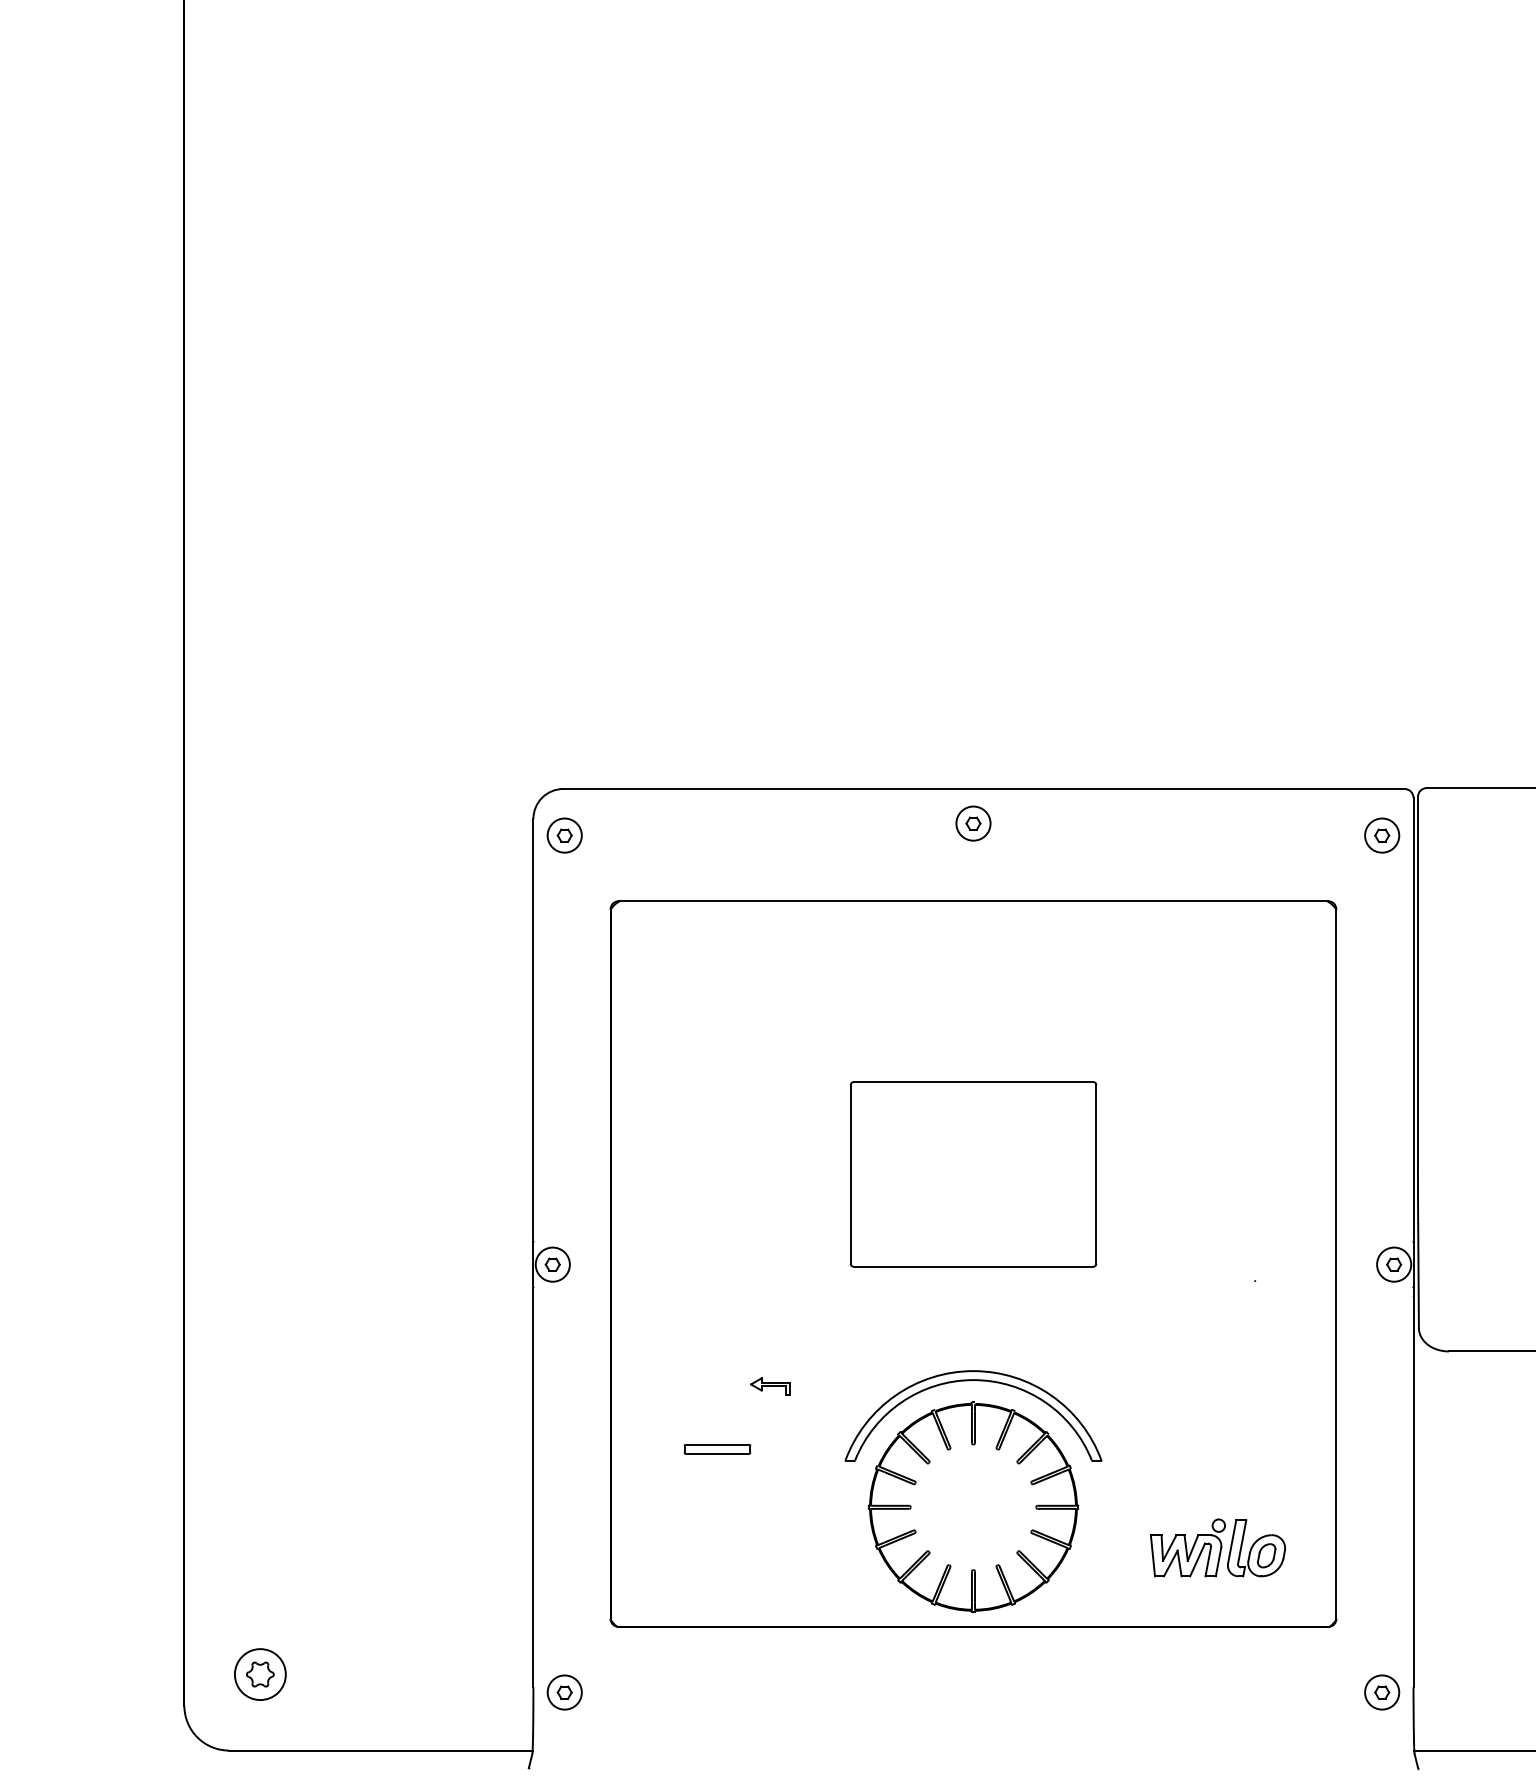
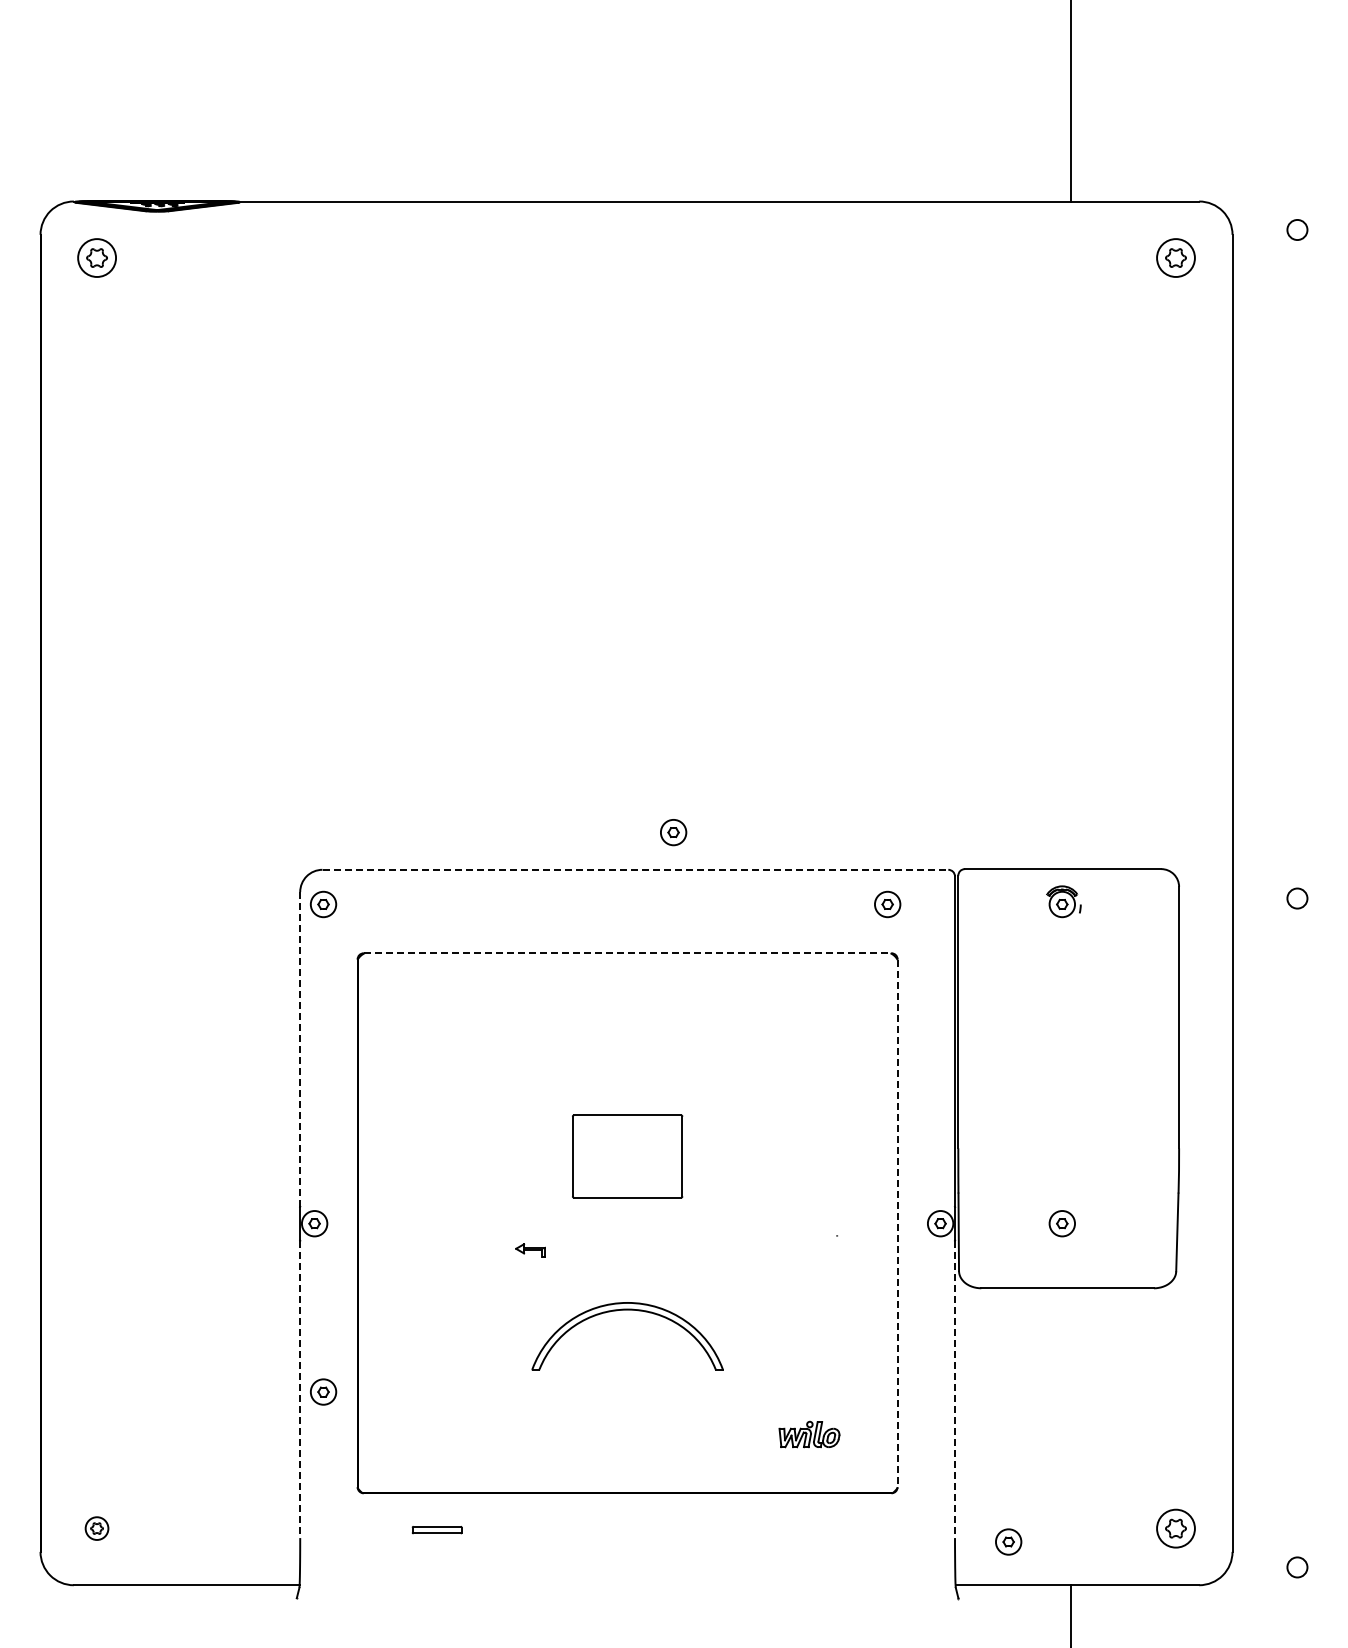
line: (984, 788) -> (635, 869), solid -> dashed
part: (973, 823) -> (673, 832), moved
part: (1381, 835) -> (887, 904), moved
line: (973, 901) -> (627, 953), solid -> dashed
line: (533, 1030) -> (300, 1049), solid -> dashed
part: (973, 1174) -> (627, 1156), size x0.6
line: (1336, 1264) -> (897, 1223), solid -> dashed
part: (770, 1386) -> (530, 1250), moved
part: (716, 1449) -> (436, 1530), moved
line: (533, 1487) -> (300, 1389), solid -> dashed
line: (1414, 1487) -> (955, 1389), solid -> dashed
part: (973, 1507) -> (627, 1404), removed
part: (1217, 1547) -> (809, 1434), size x0.6
part: (259, 1674) -> (96, 1528), size x0.6
part: (564, 1691) -> (323, 1391), moved
part: (1381, 1691) -> (1008, 1541), moved

